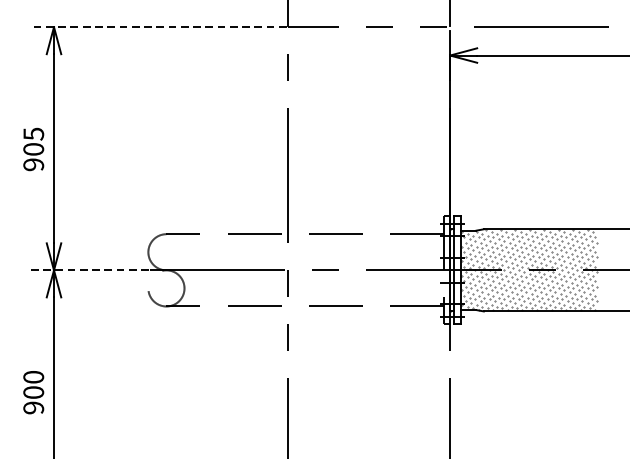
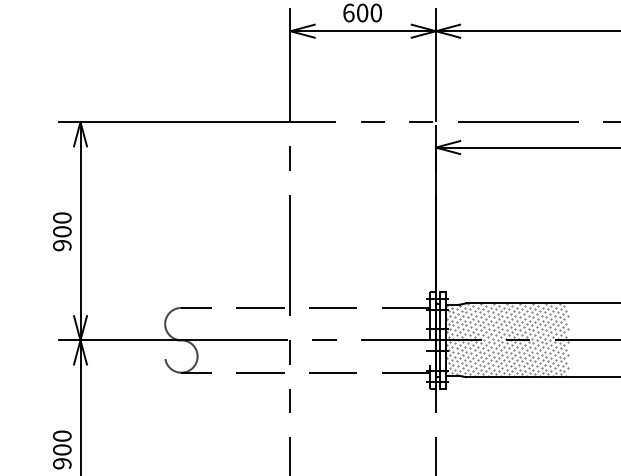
line: (157, 27) -> (173, 122), dashed -> solid
text: (33, 133) -> (62, 217), 905 -> 900
line: (88, 270) -> (111, 340), dashed -> solid

